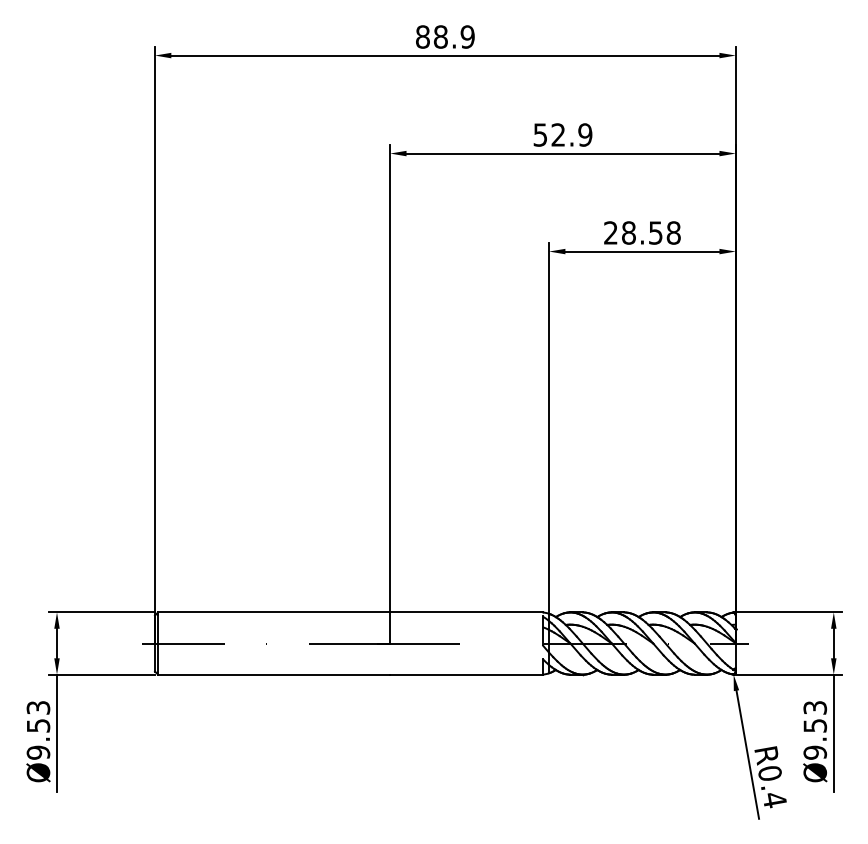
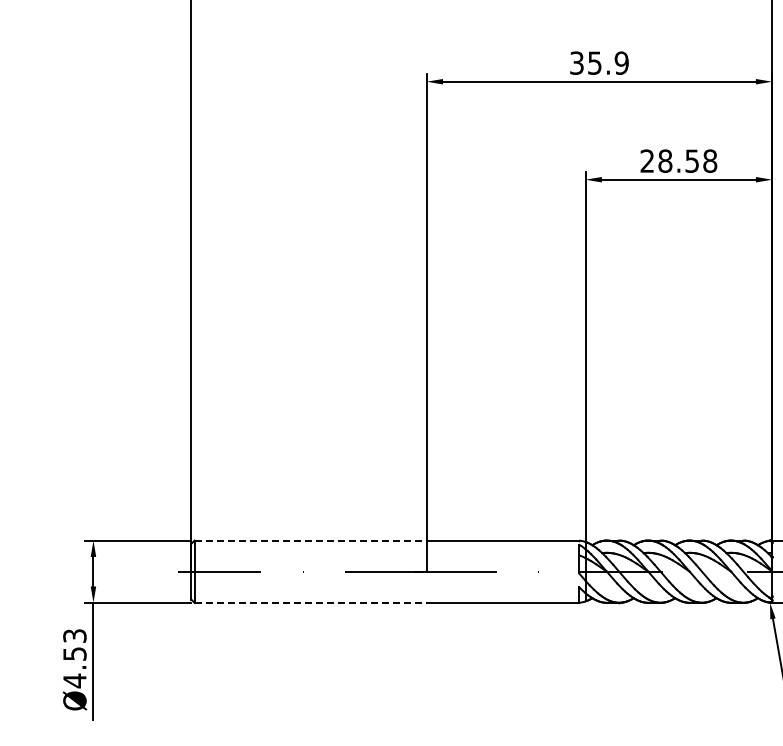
text: (549, 134) -> (585, 62), 52.9 -> 35.9
line: (274, 612) -> (310, 540), solid -> dashed
line: (274, 674) -> (310, 602), solid -> dashed
text: (38, 752) -> (74, 680), Ø9.53 -> Ø4.53

